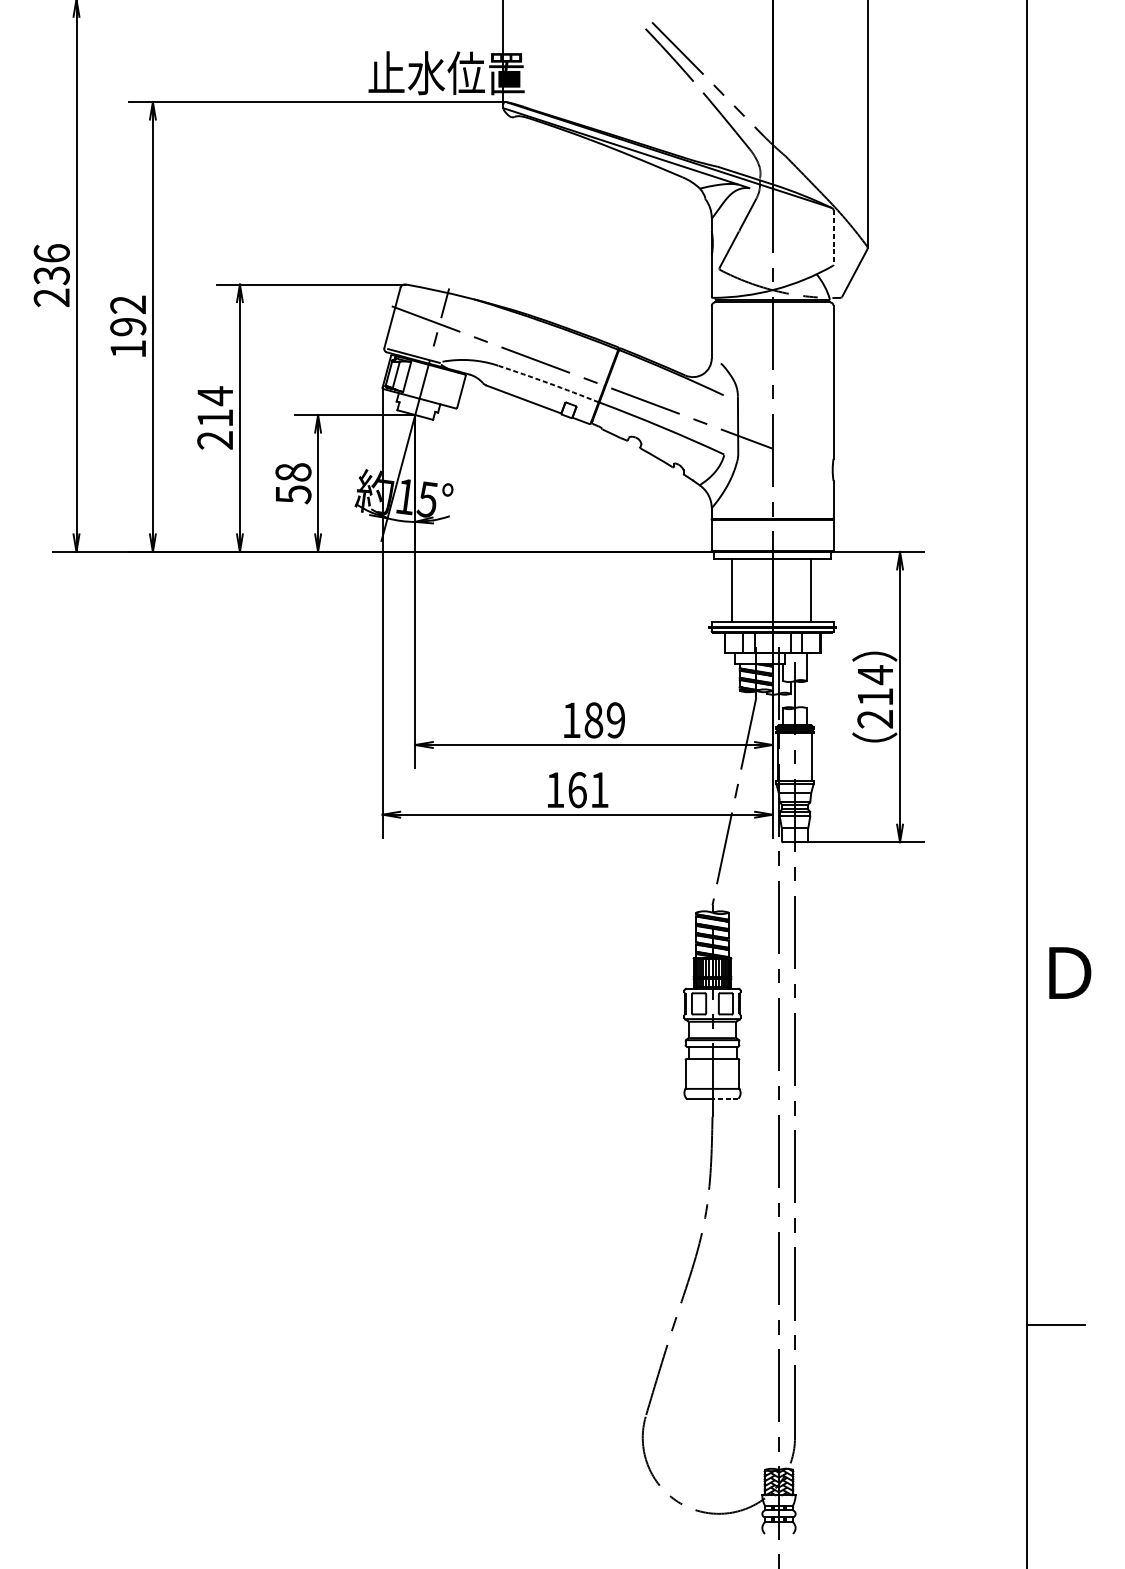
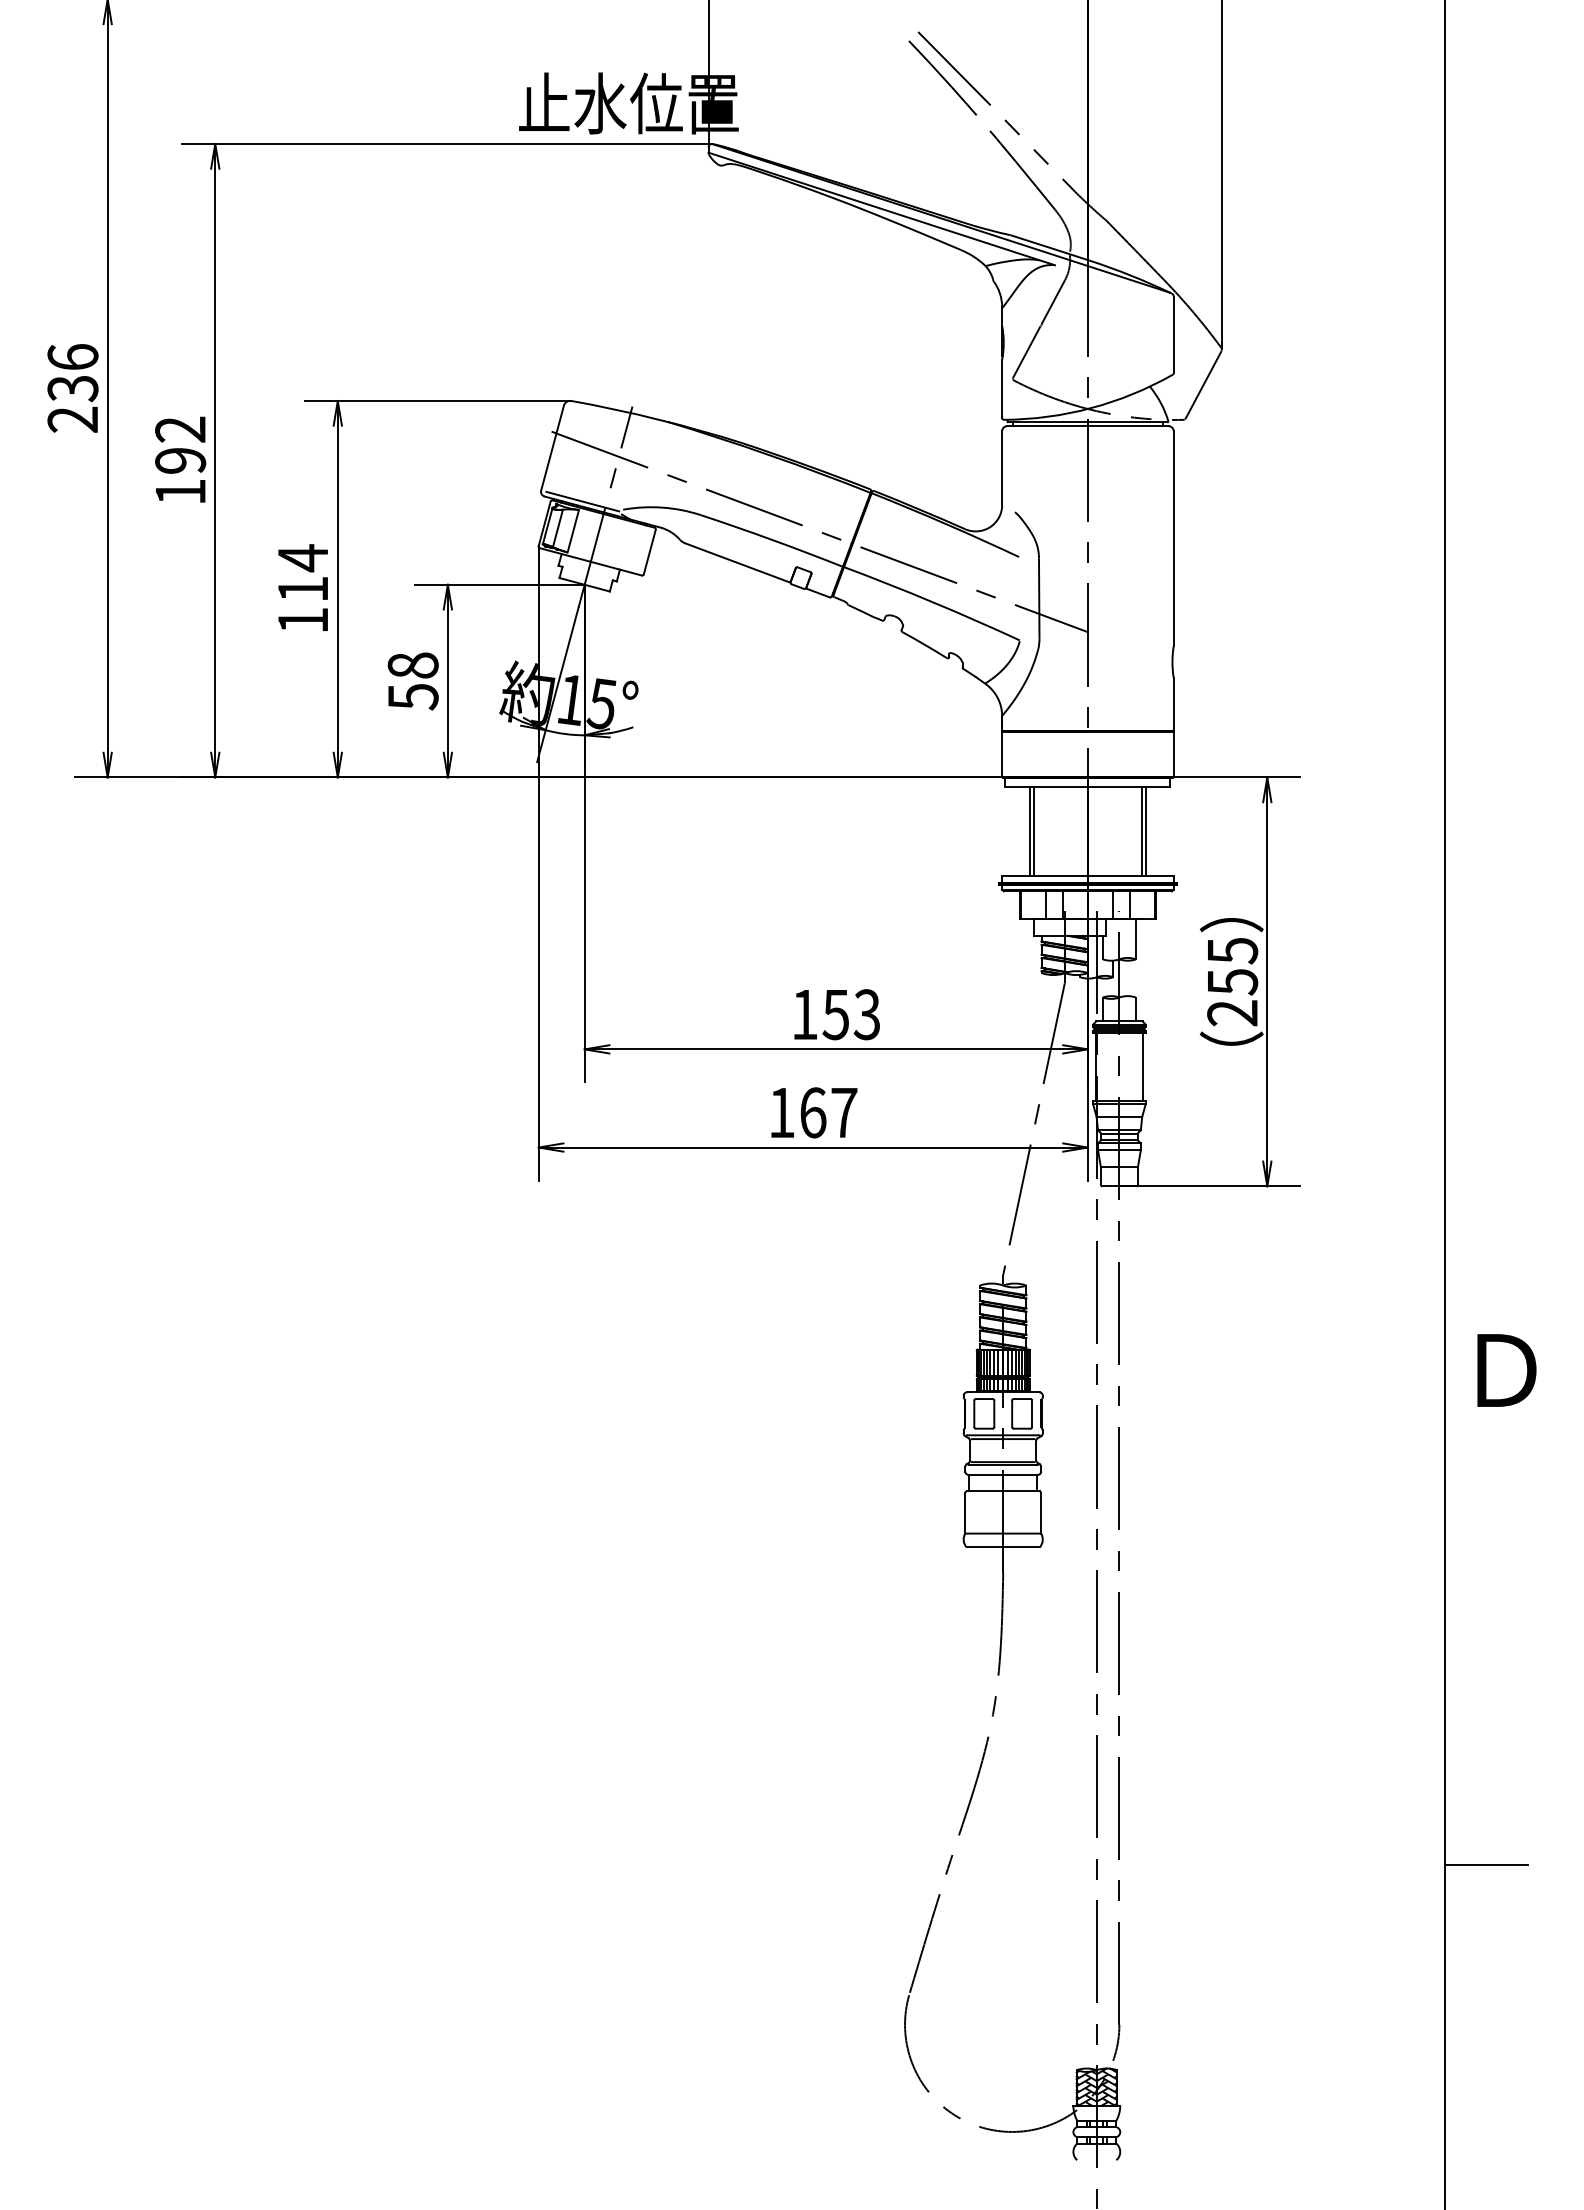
line: (833, 238) -> (1173, 335), dashed -> solid
arc: (548, 383) -> (772, 540), dashed -> solid
text: (214, 440) -> (302, 620), 214 -> 114
line: (734, 590) -> (1033, 831), added
line: (813, 590) -> (1145, 831), added
text: (876, 685) -> (1233, 965), 214 -> 255
text: (604, 720) -> (850, 1014), 189 -> 153
text: (599, 789) -> (844, 1112), 161 -> 167
line: (724, 1098) -> (1020, 1547), dashed -> solid

